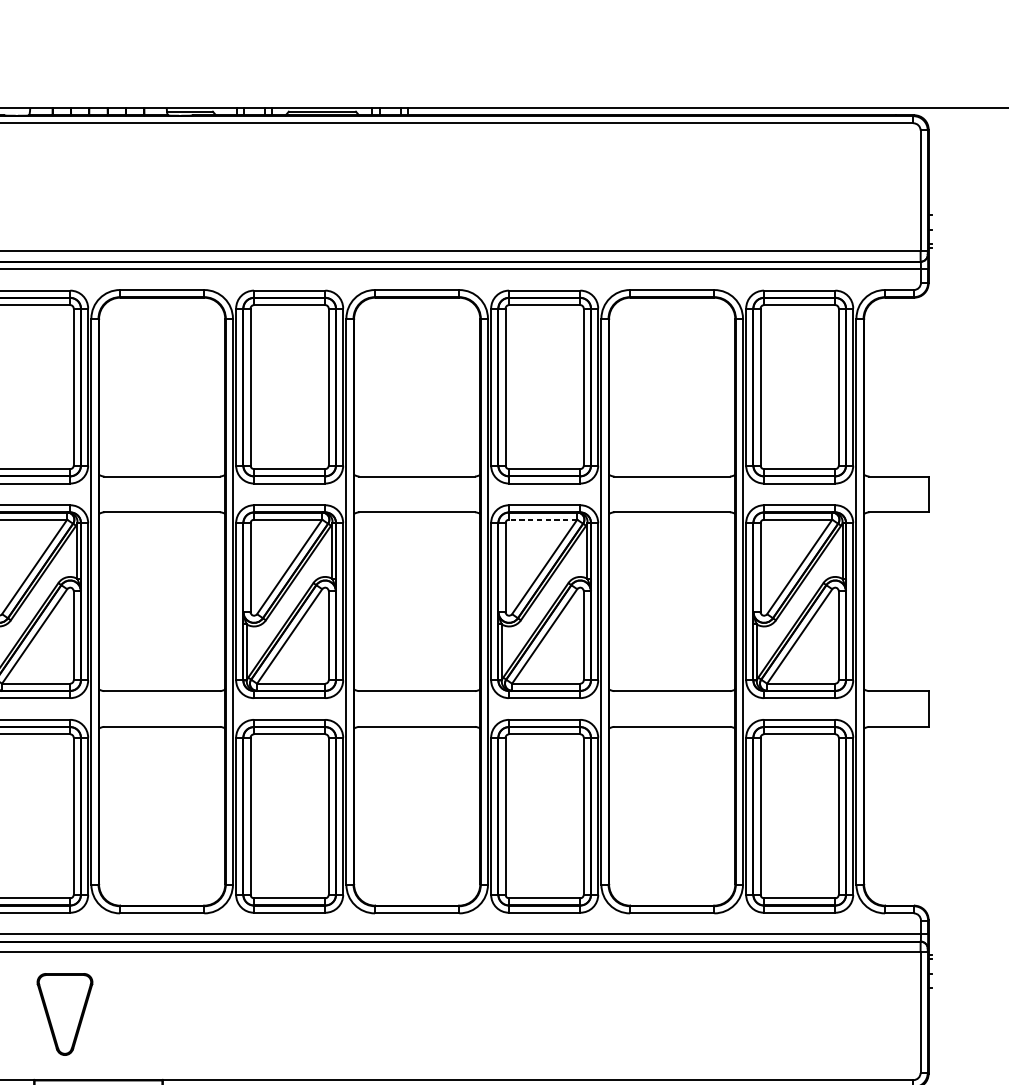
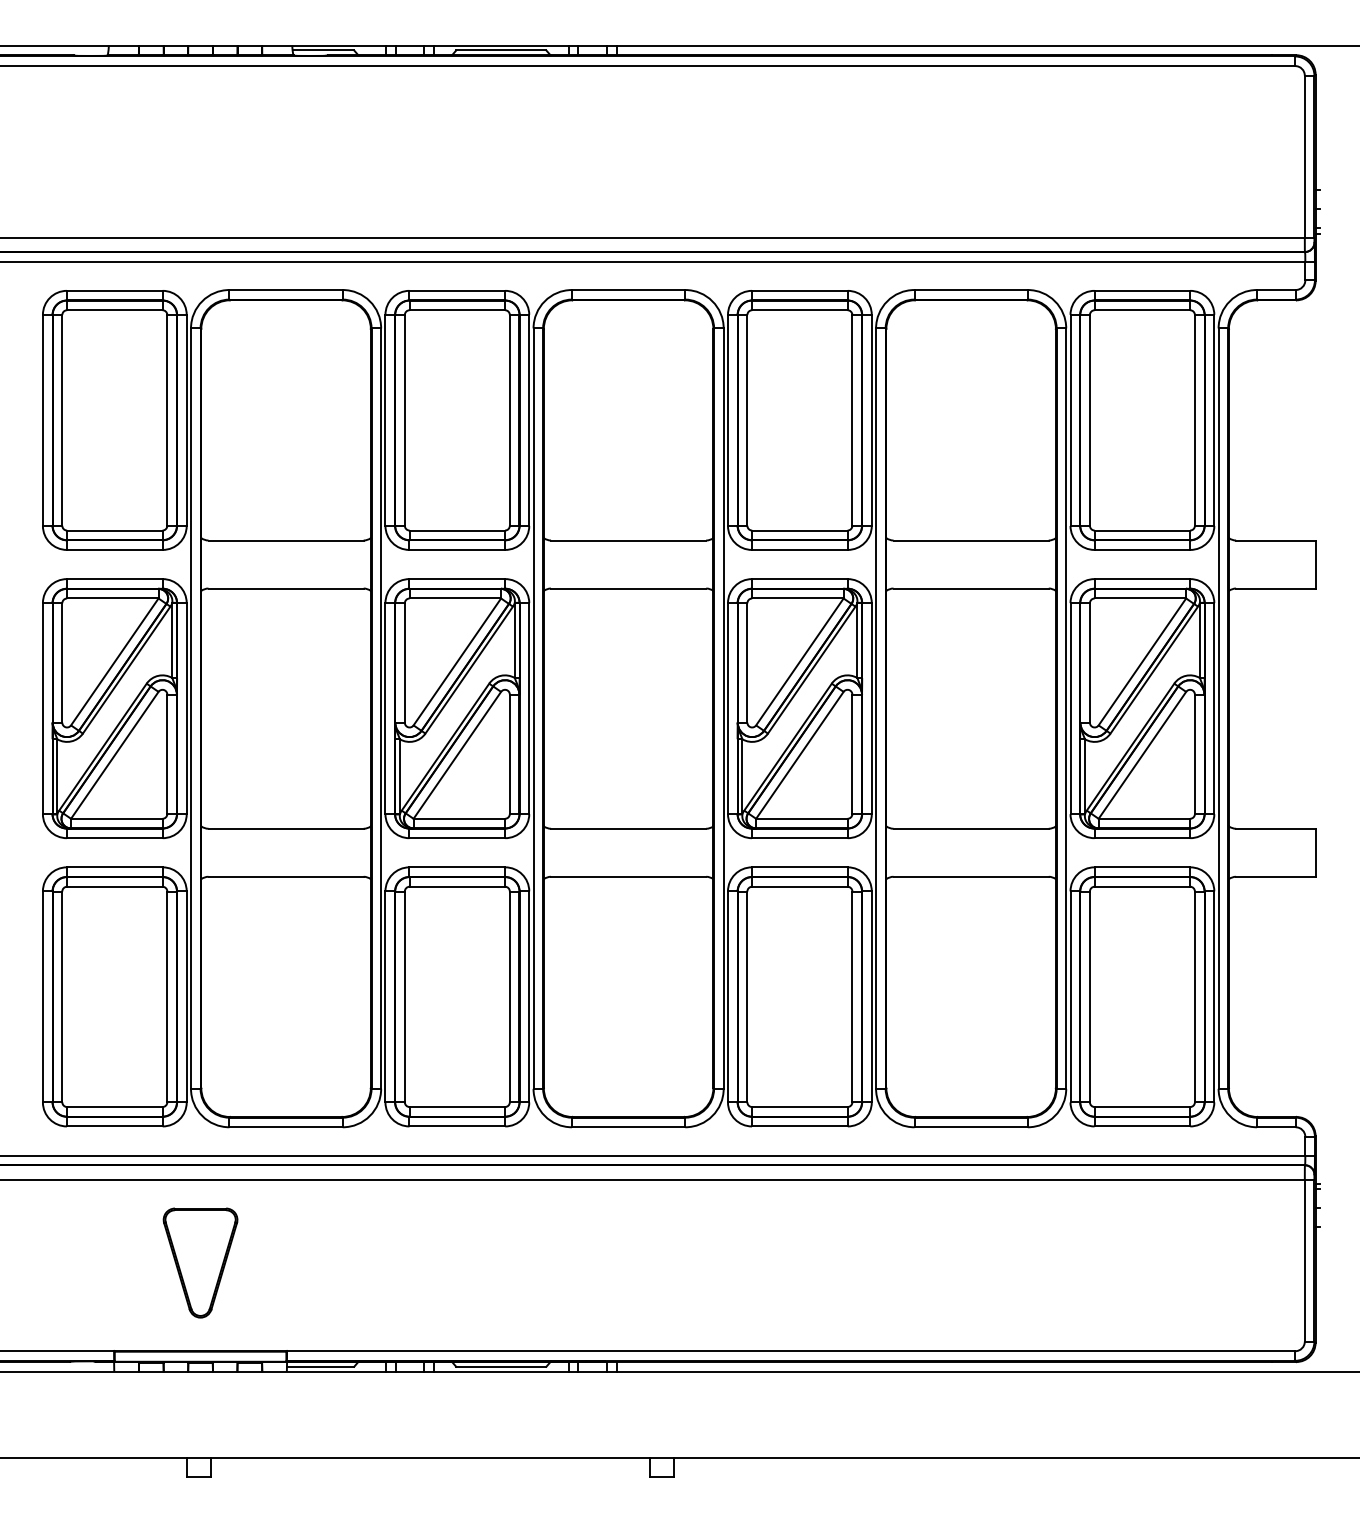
line: (542, 519) -> (797, 598), dashed -> solid
part: (64, 1014) -> (200, 1262), moved

